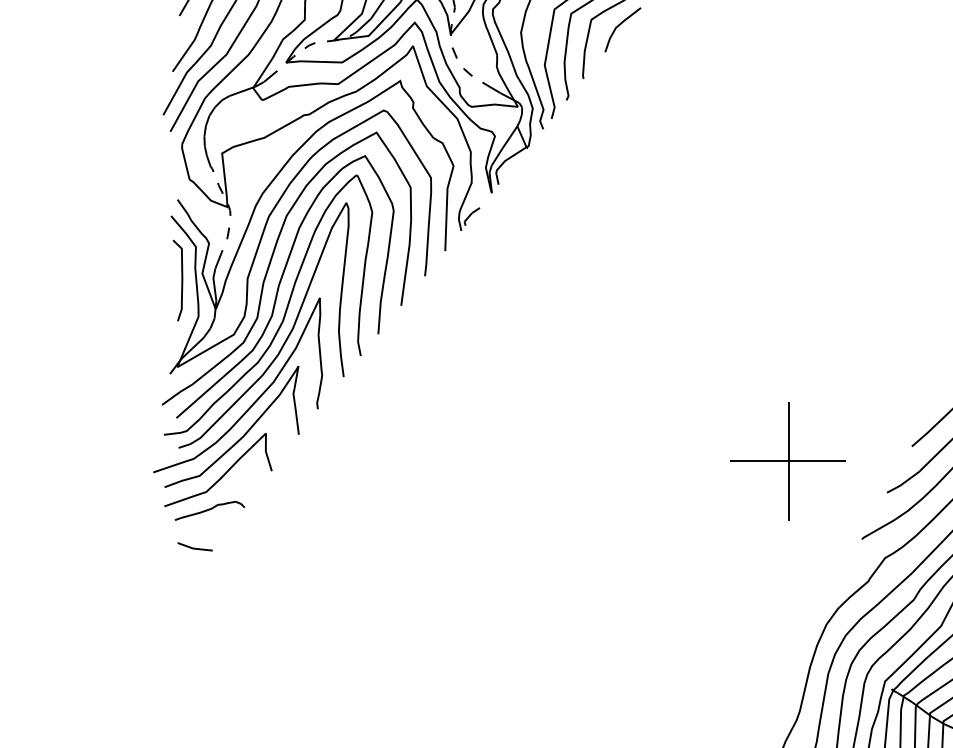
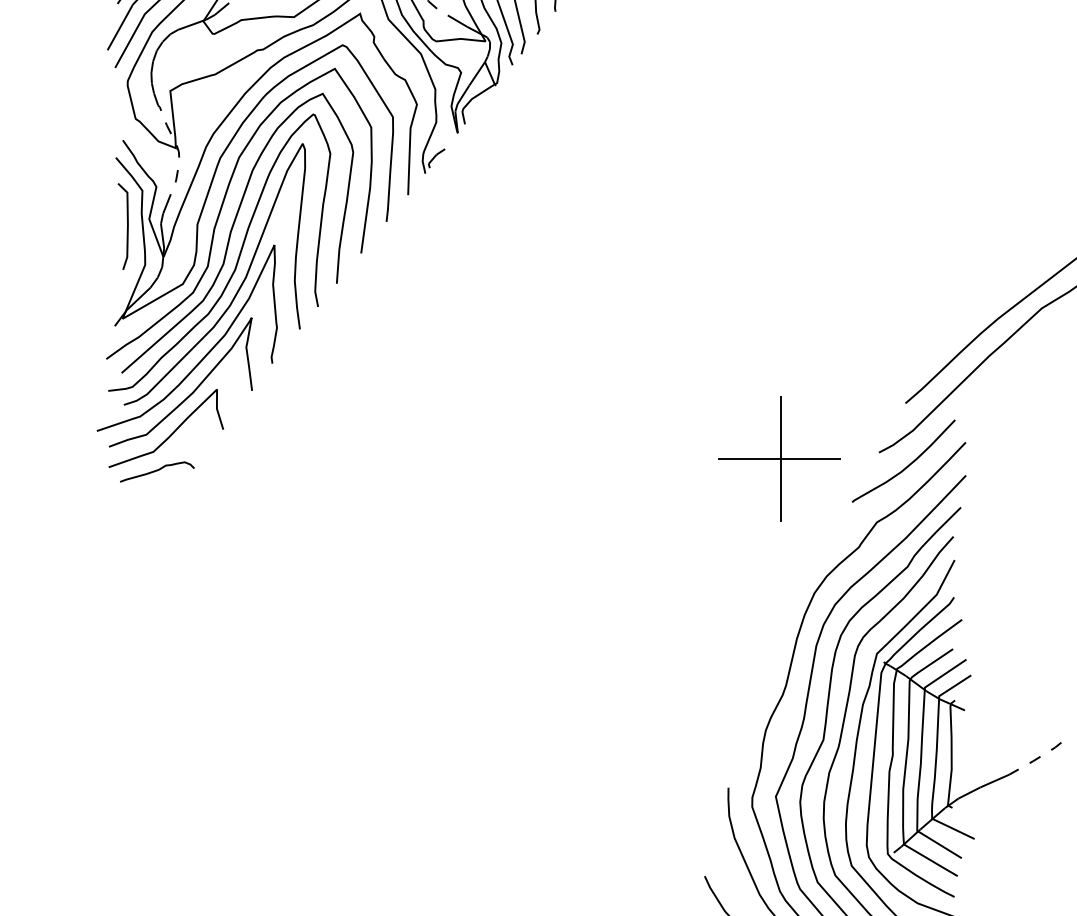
part: (788, 460) -> (779, 458), moved
line: (195, 547) -> (141, 511), removed

